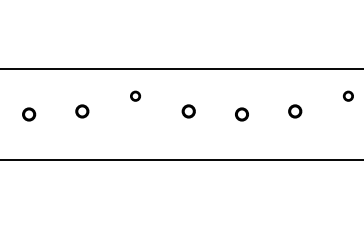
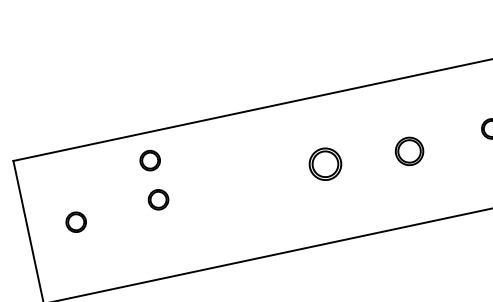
circle: (82, 86) -> (150, 160), added
part: (135, 95) -> (236, 157), removed
circle: (188, 111) -> (324, 164), size x1.6
circle: (241, 114) -> (408, 151), size x1.4

